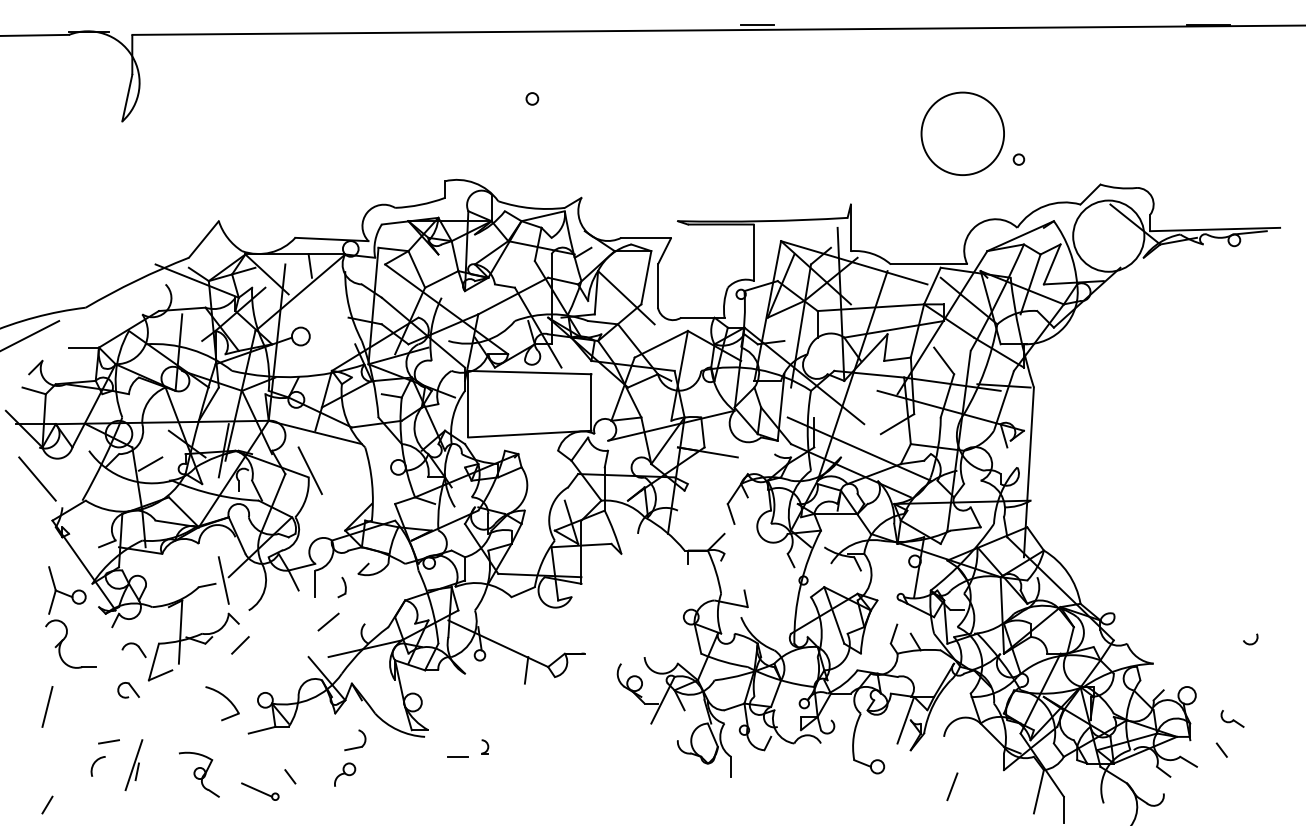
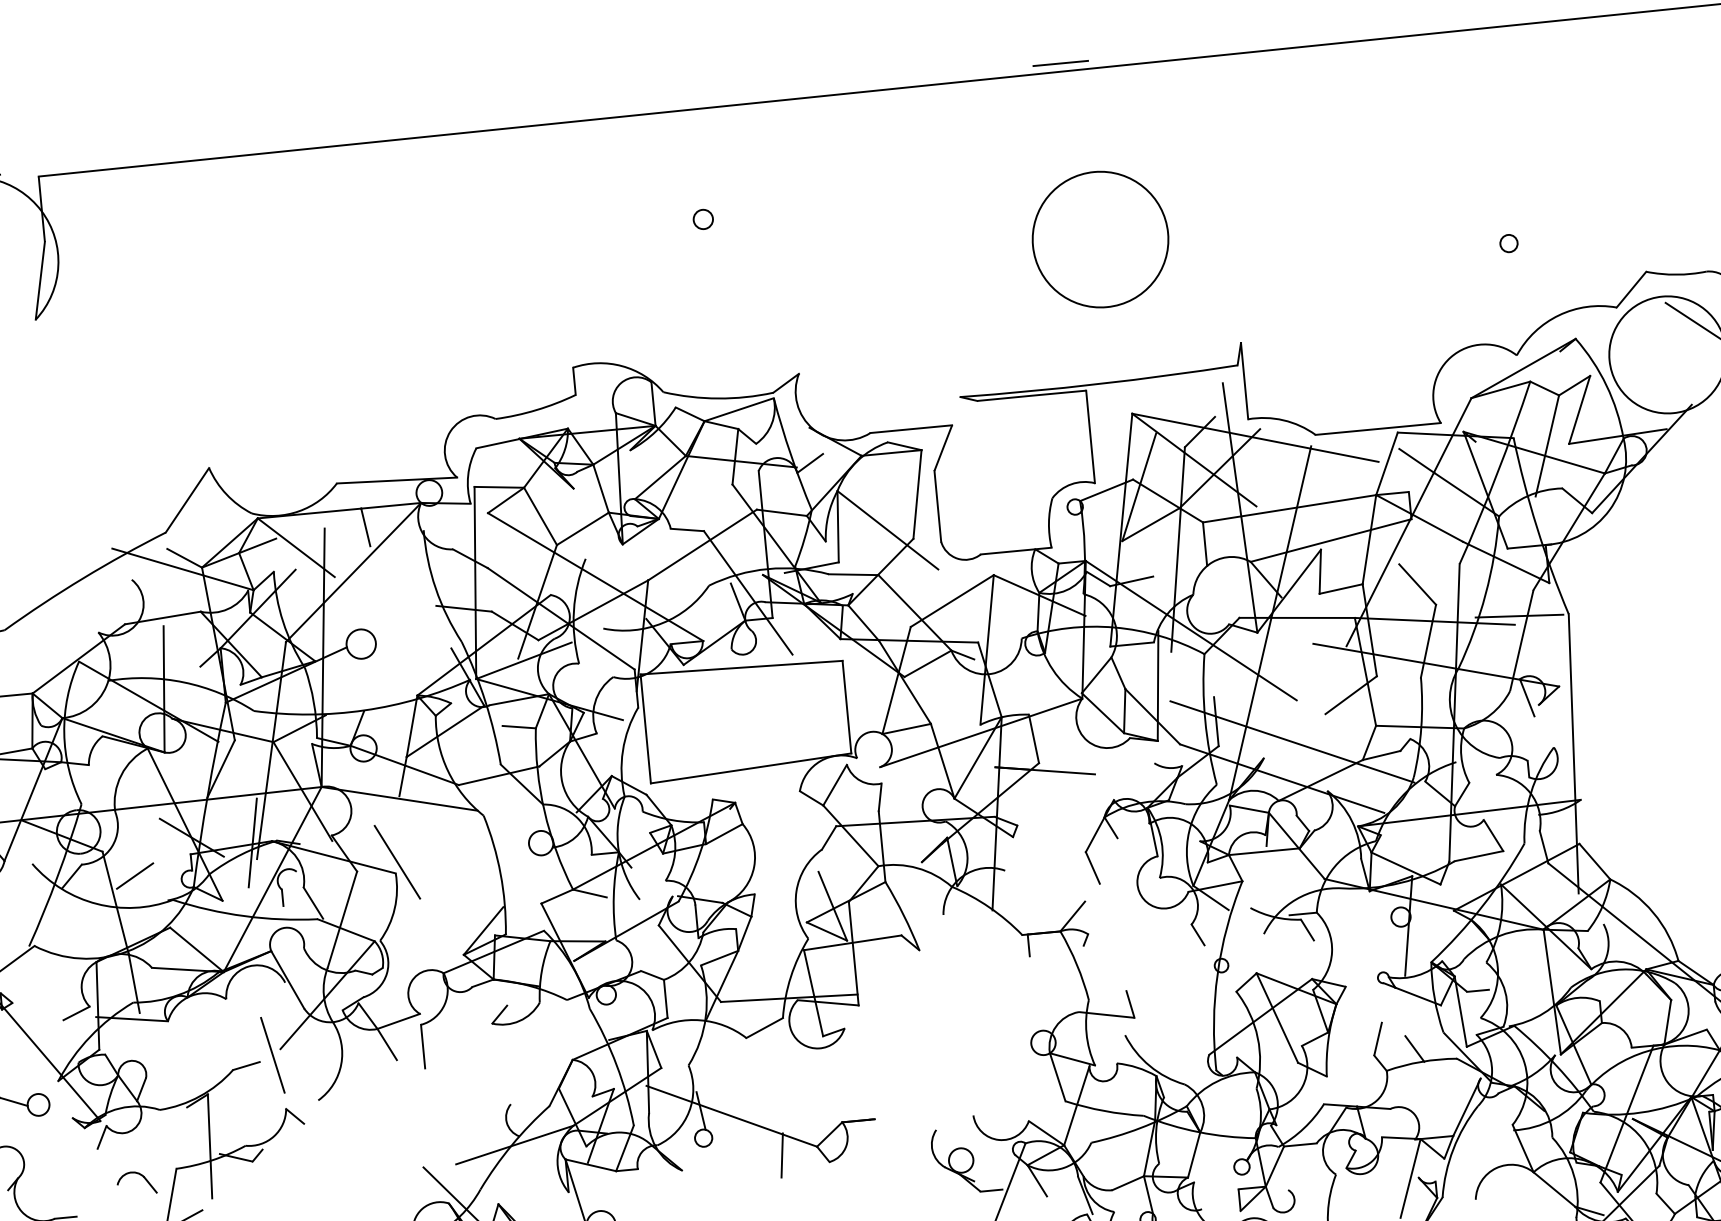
circle: (962, 133) -> (1099, 239), moved
part: (341, 587) -> (466, 1048), removed
line: (328, 621) -> (450, 1106), removed
line: (240, 645) -> (310, 1159), removed

